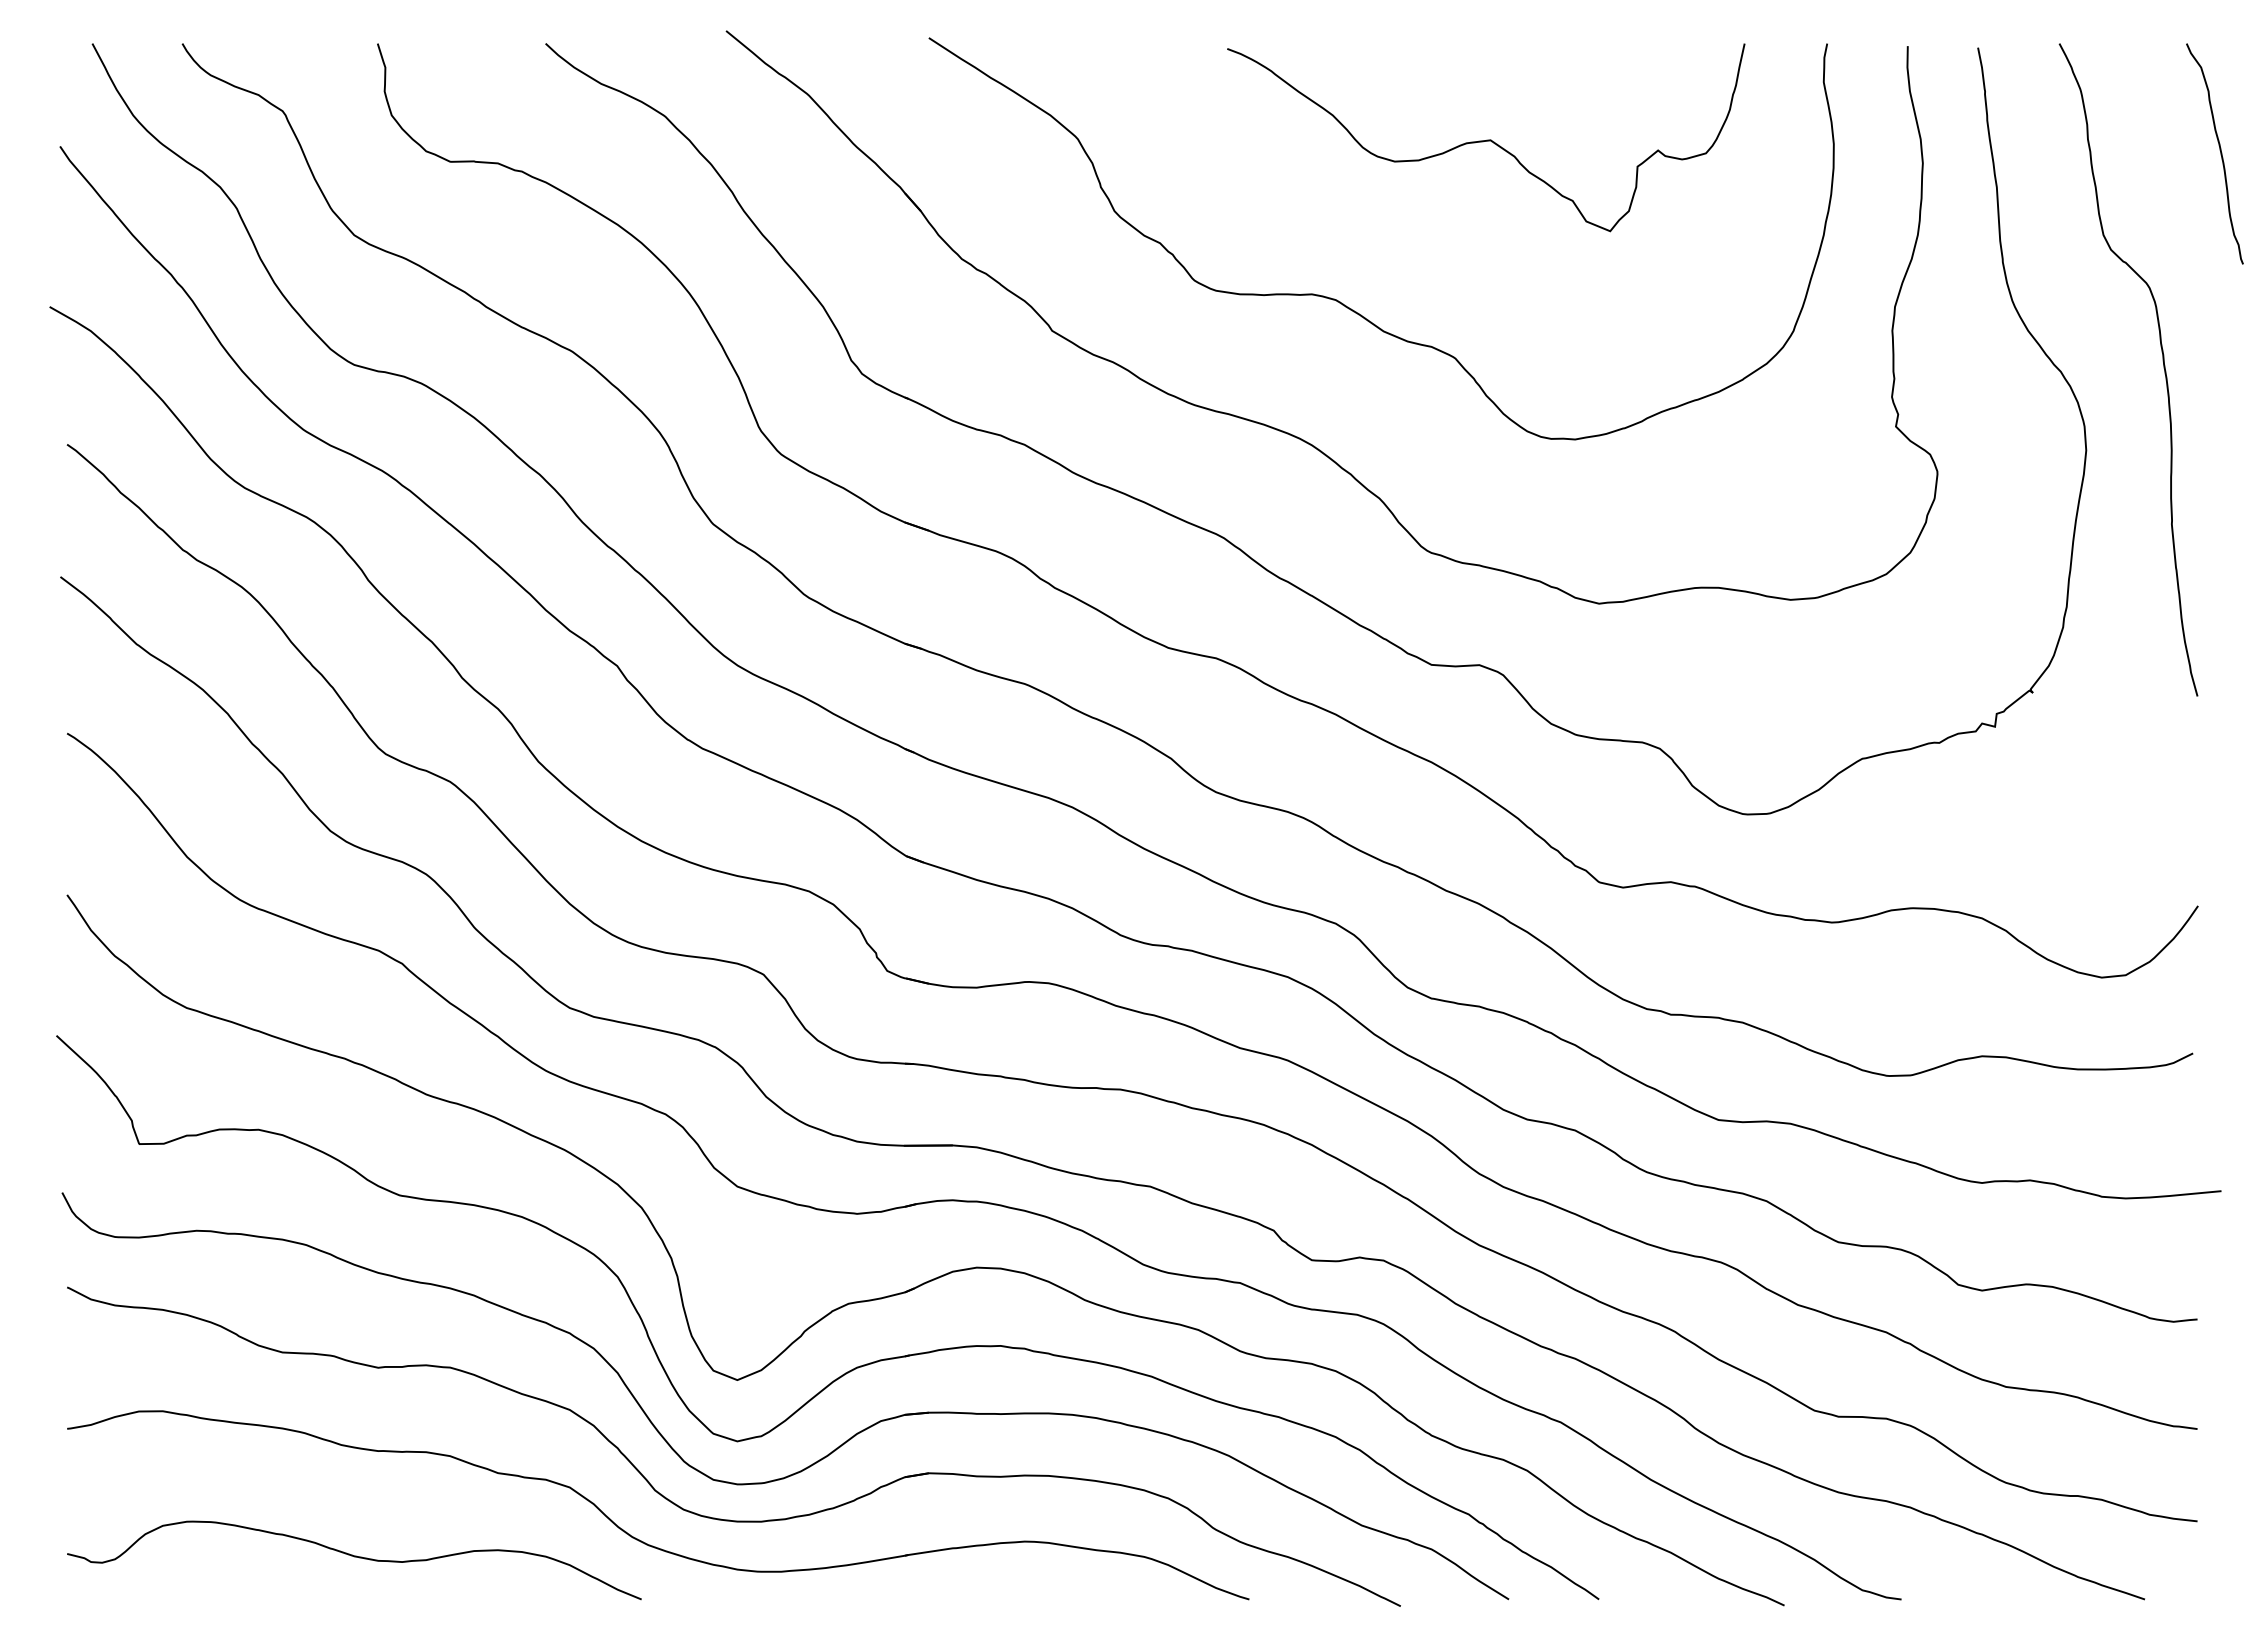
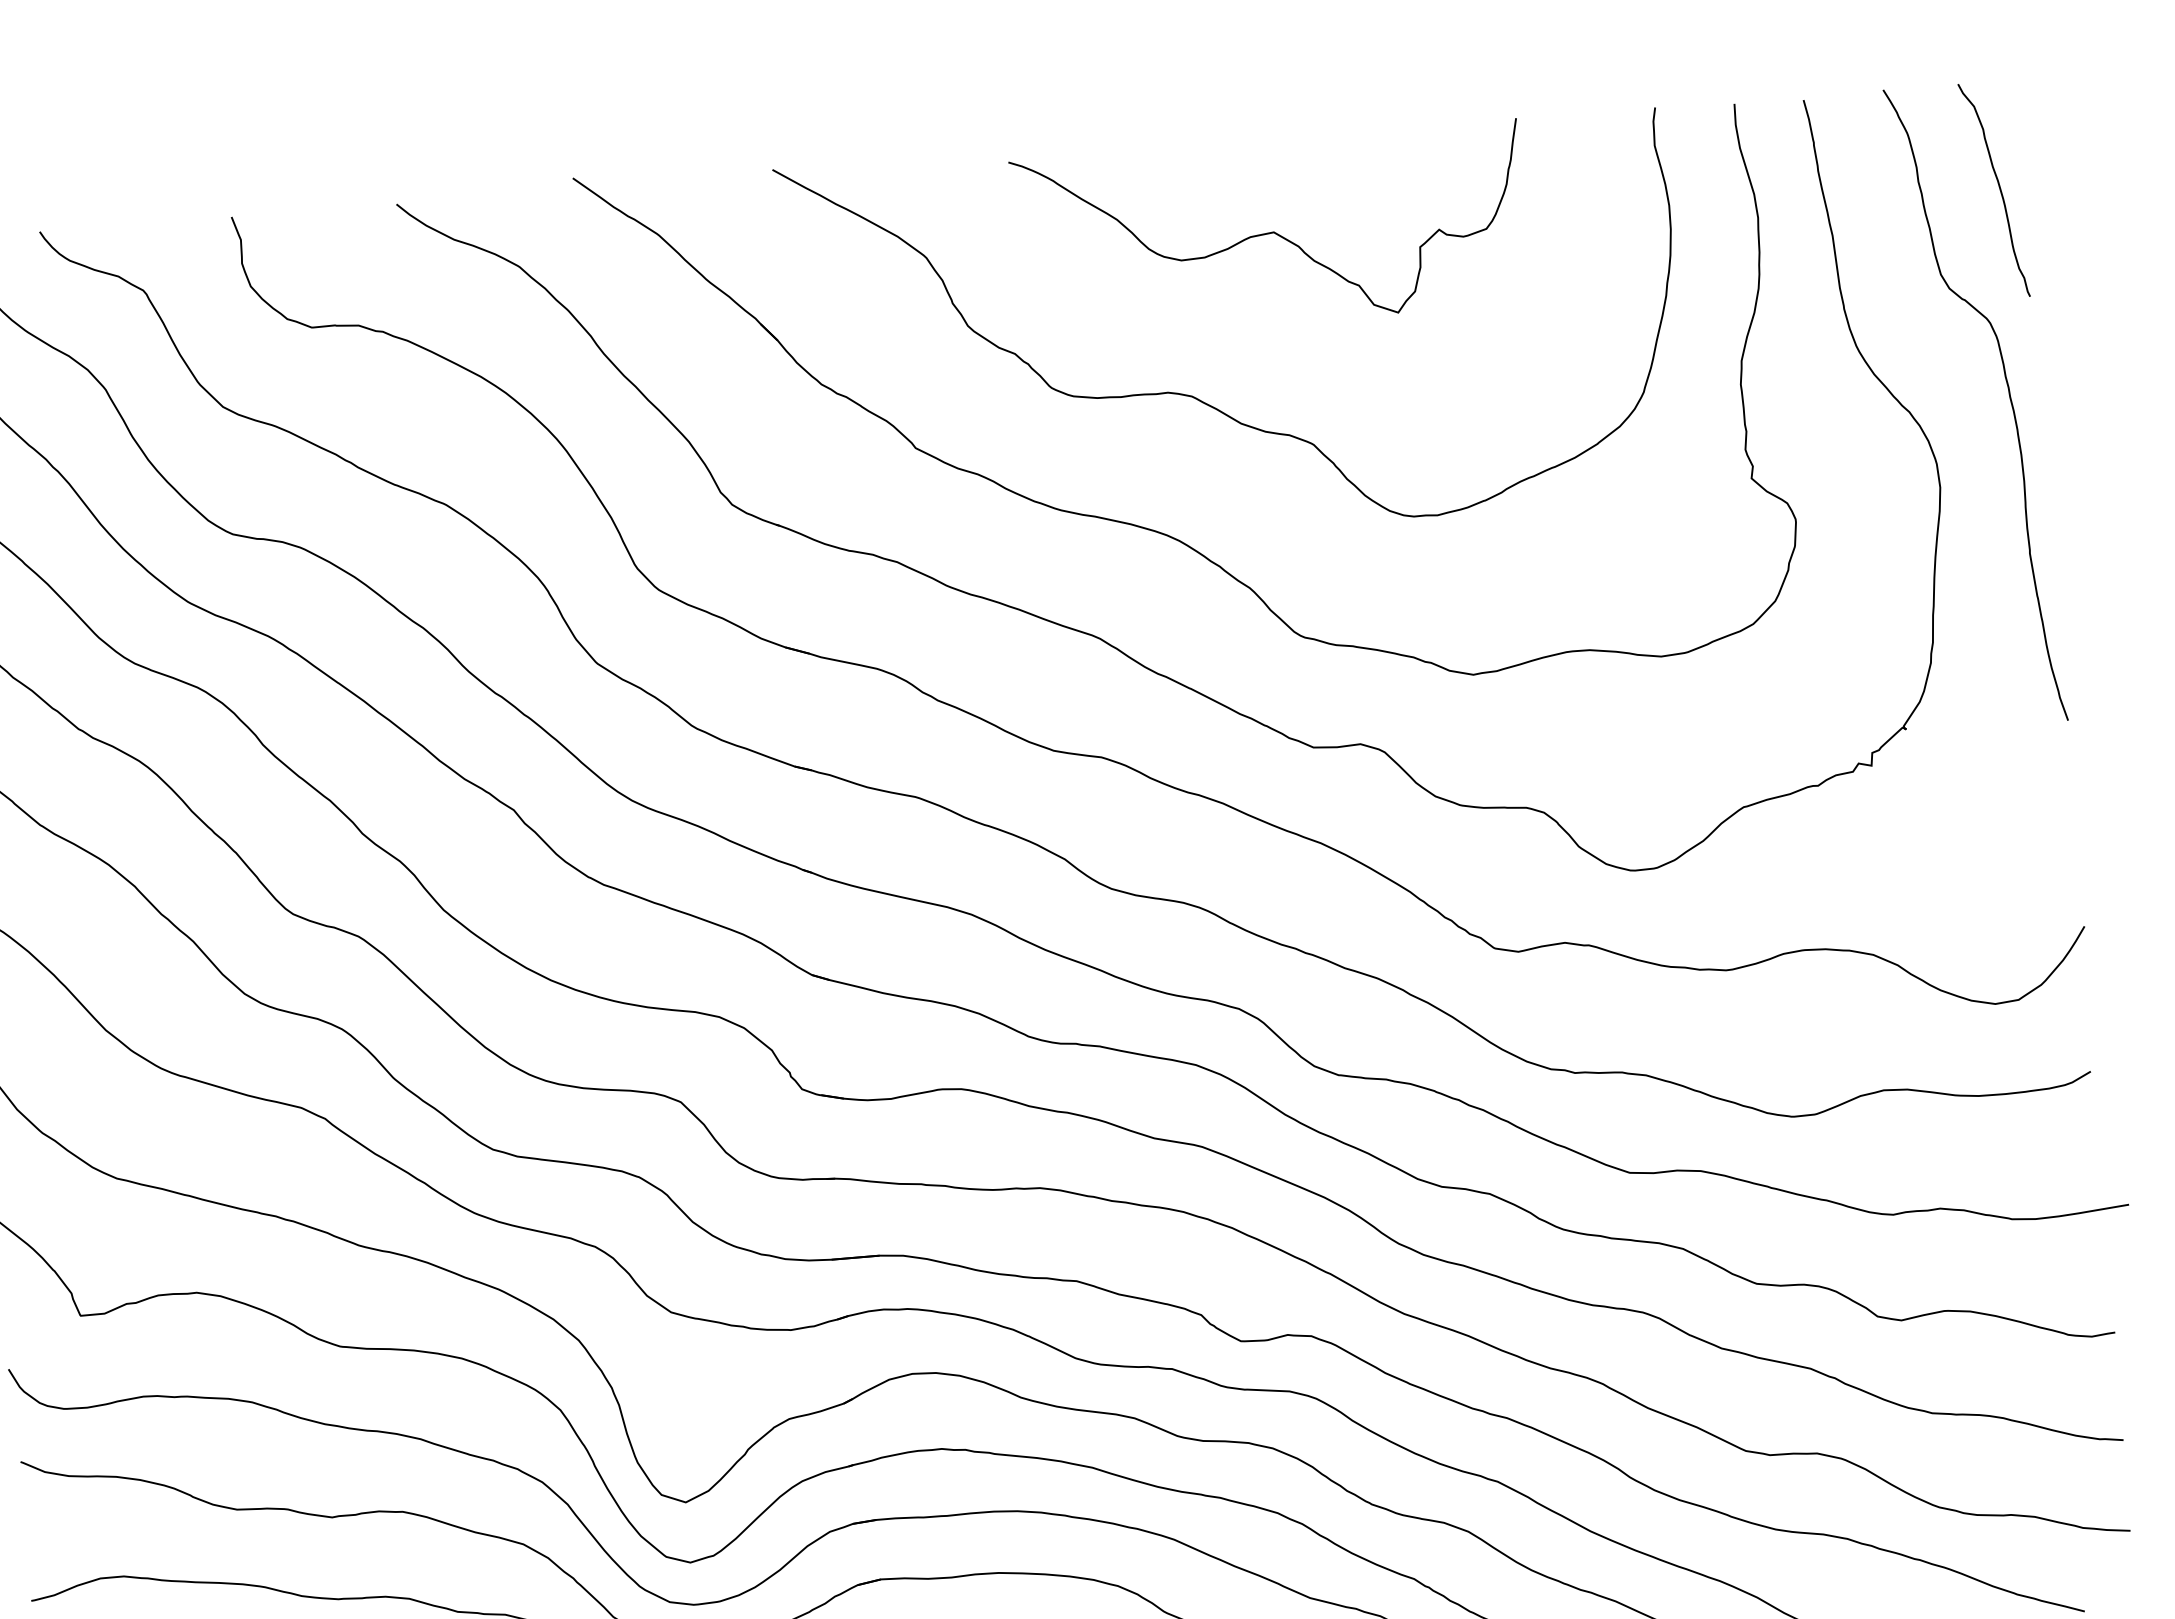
curve: (1486, 139) -> (1269, 231), moved
curve: (2219, 150) -> (1998, 186), moved

